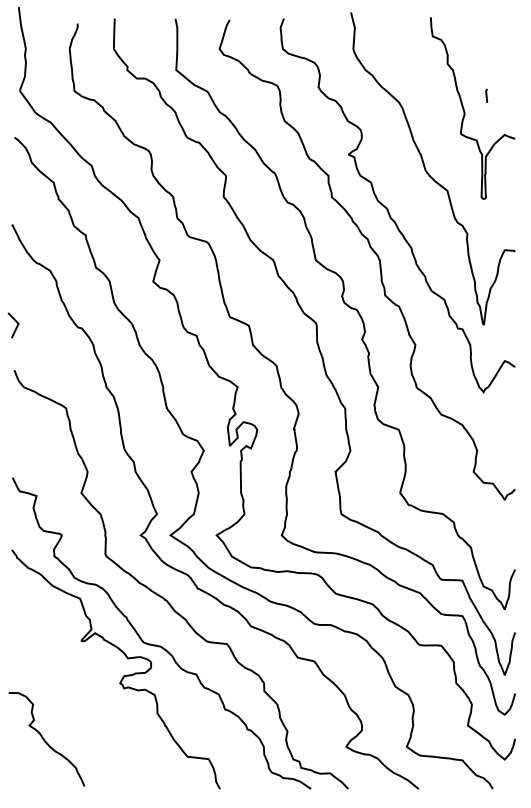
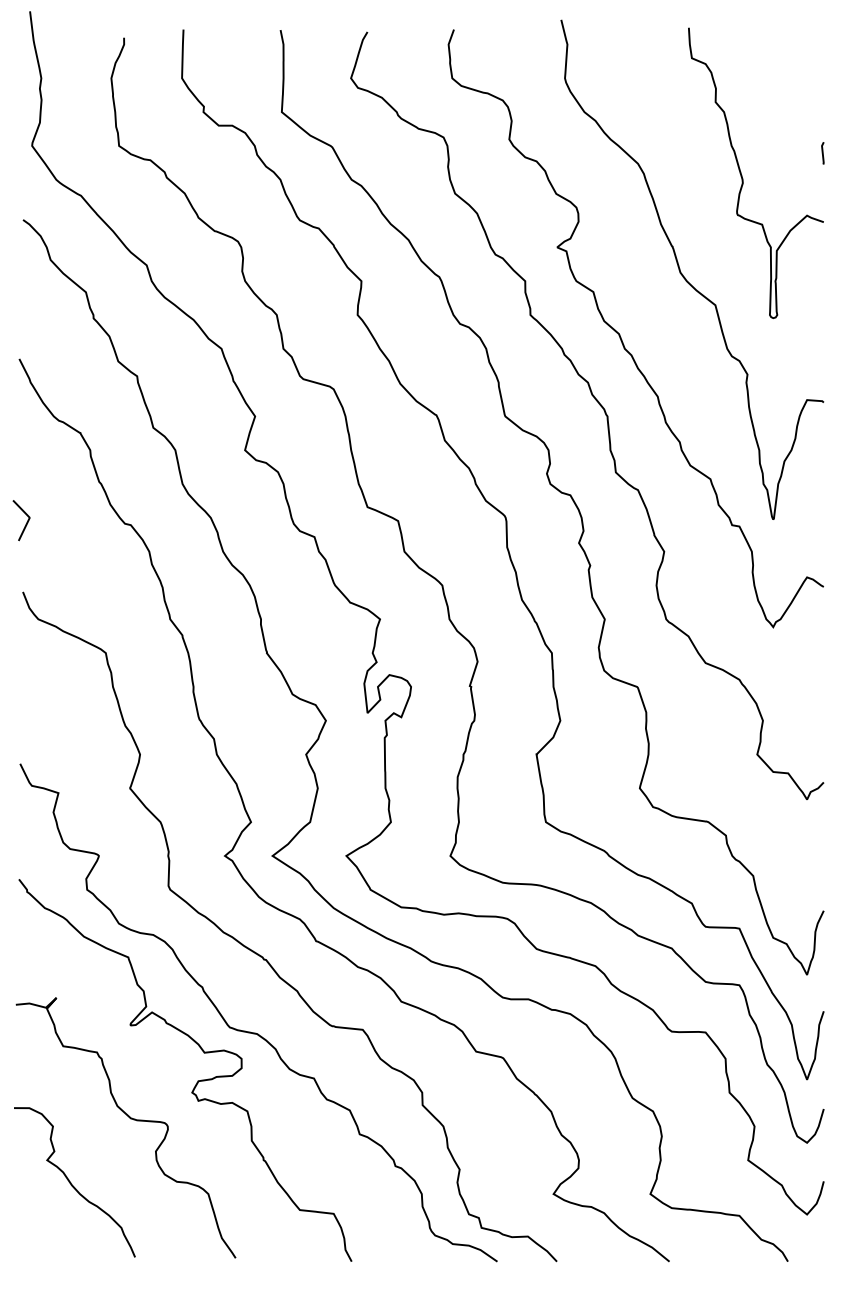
line: (486, 95) -> (822, 152), moved
curve: (81, 700) -> (130, 1120), added

